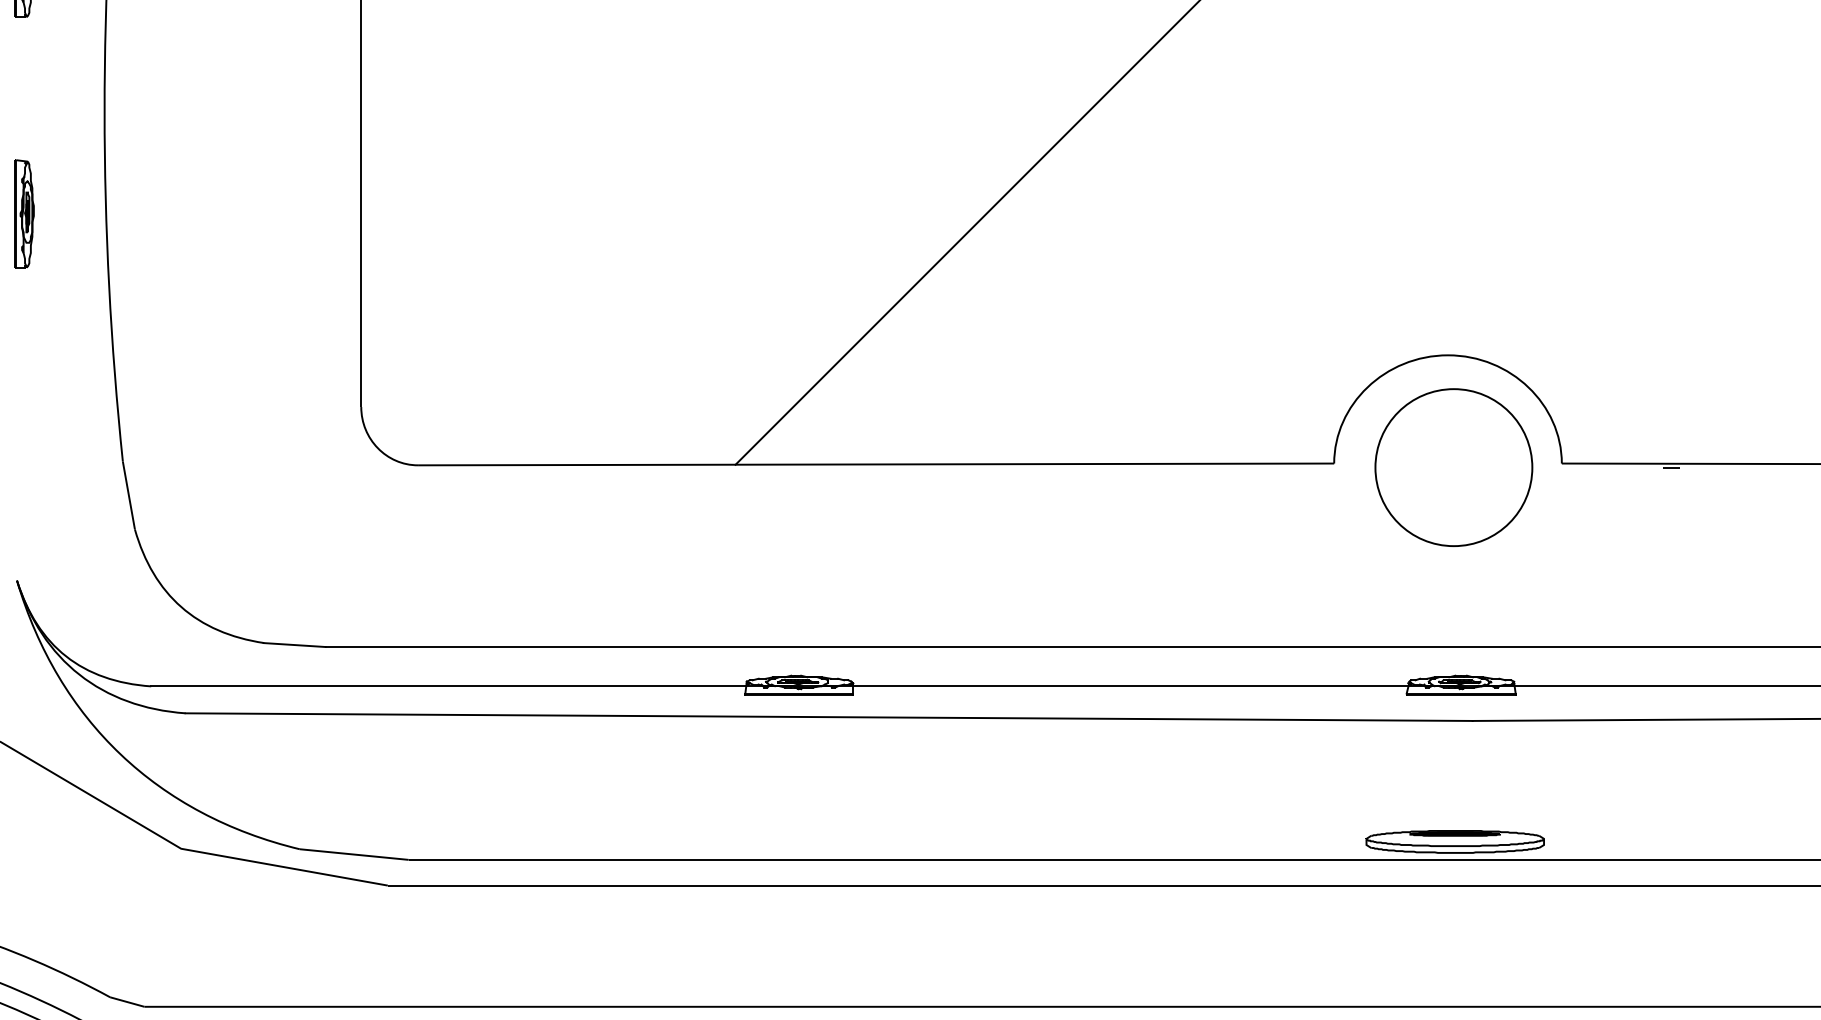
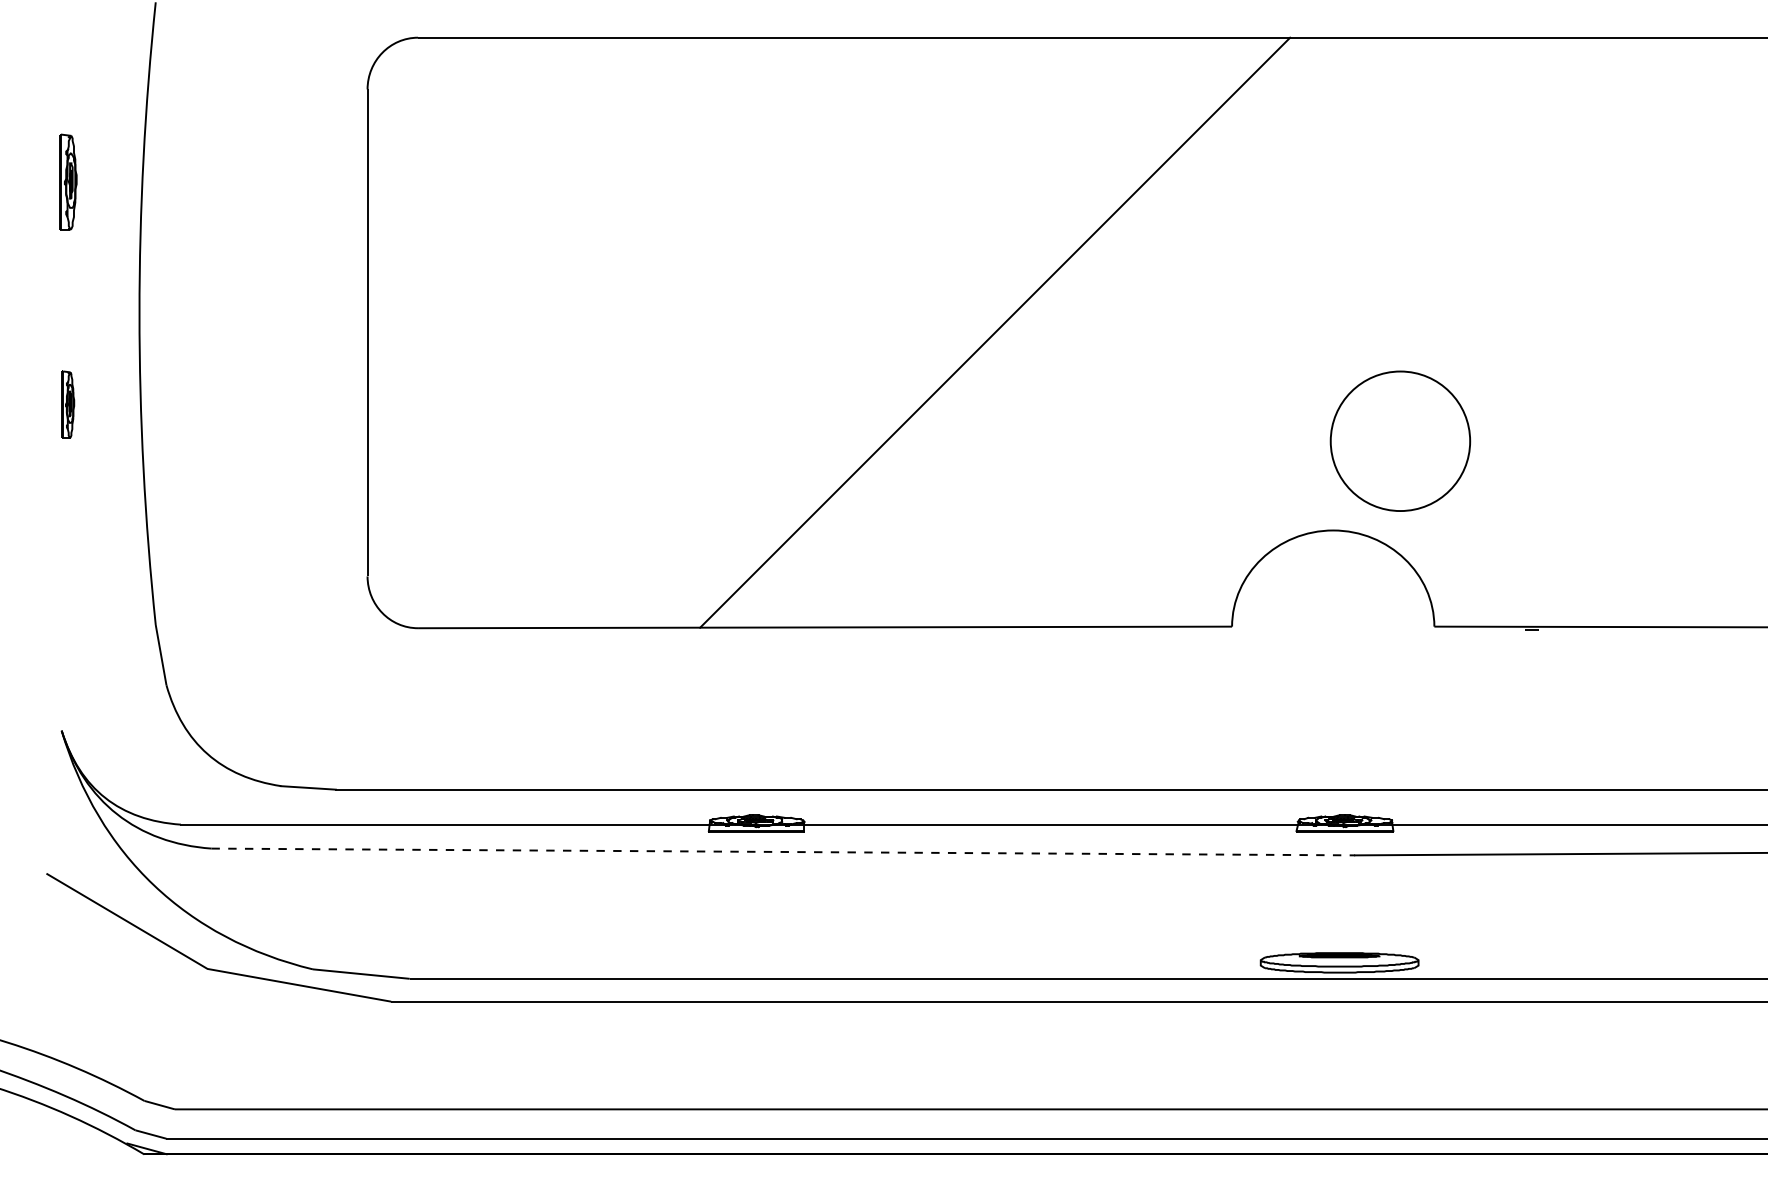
part: (24, 213) -> (68, 404), size x0.7
part: (1453, 466) -> (1400, 440), moved
line: (829, 716) -> (783, 851), solid -> dashed

